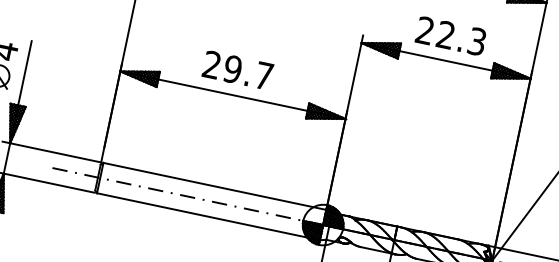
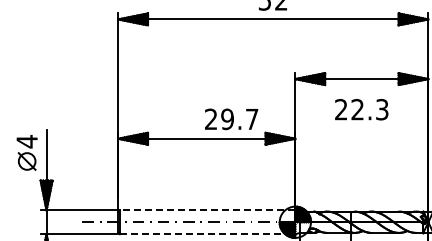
text: (450, 35) -> (361, 109), moved
text: (237, 70) -> (231, 119), moved
line: (214, 186) -> (207, 210), solid -> dashed
line: (208, 217) -> (207, 234), solid -> dashed

